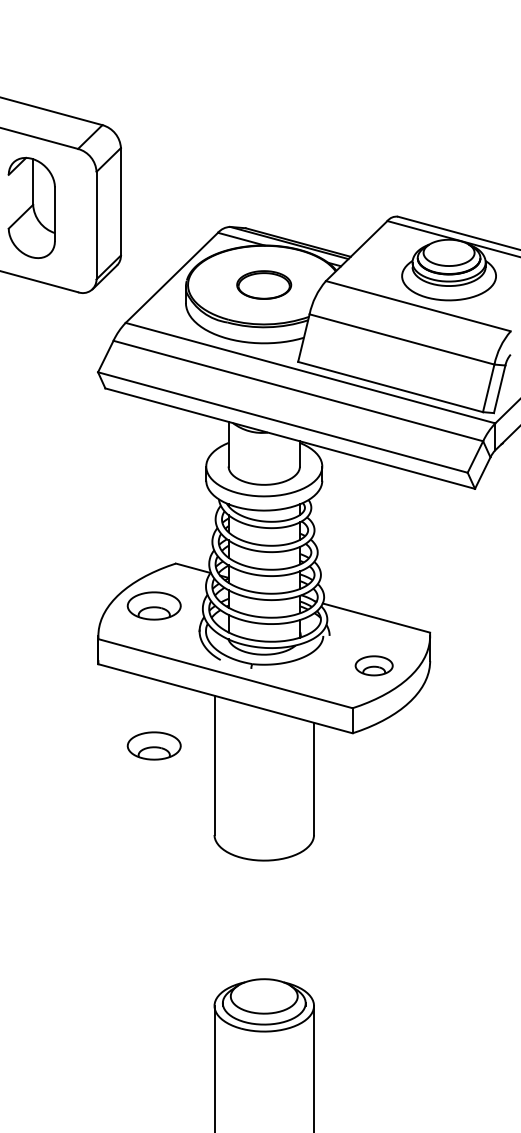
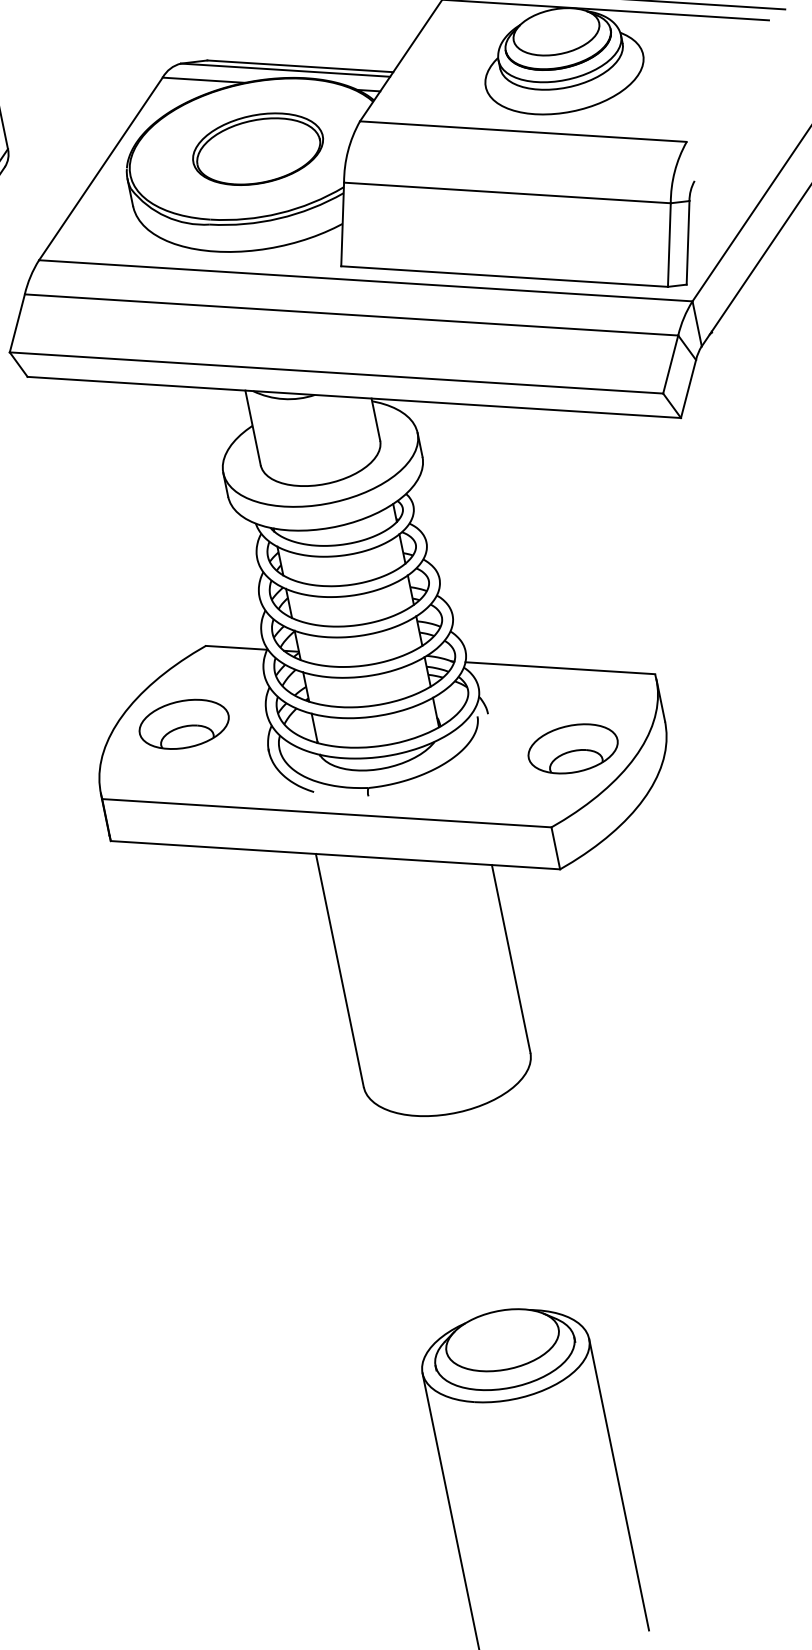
part: (263, 284) -> (256, 148), size x1.43
part: (373, 665) -> (571, 748), size x1.43
part: (153, 745) -> (230, 958), removed

